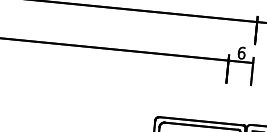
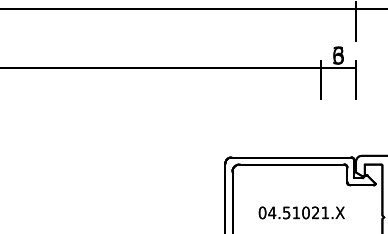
text: (241, 53) -> (338, 55), 6 -> 3

